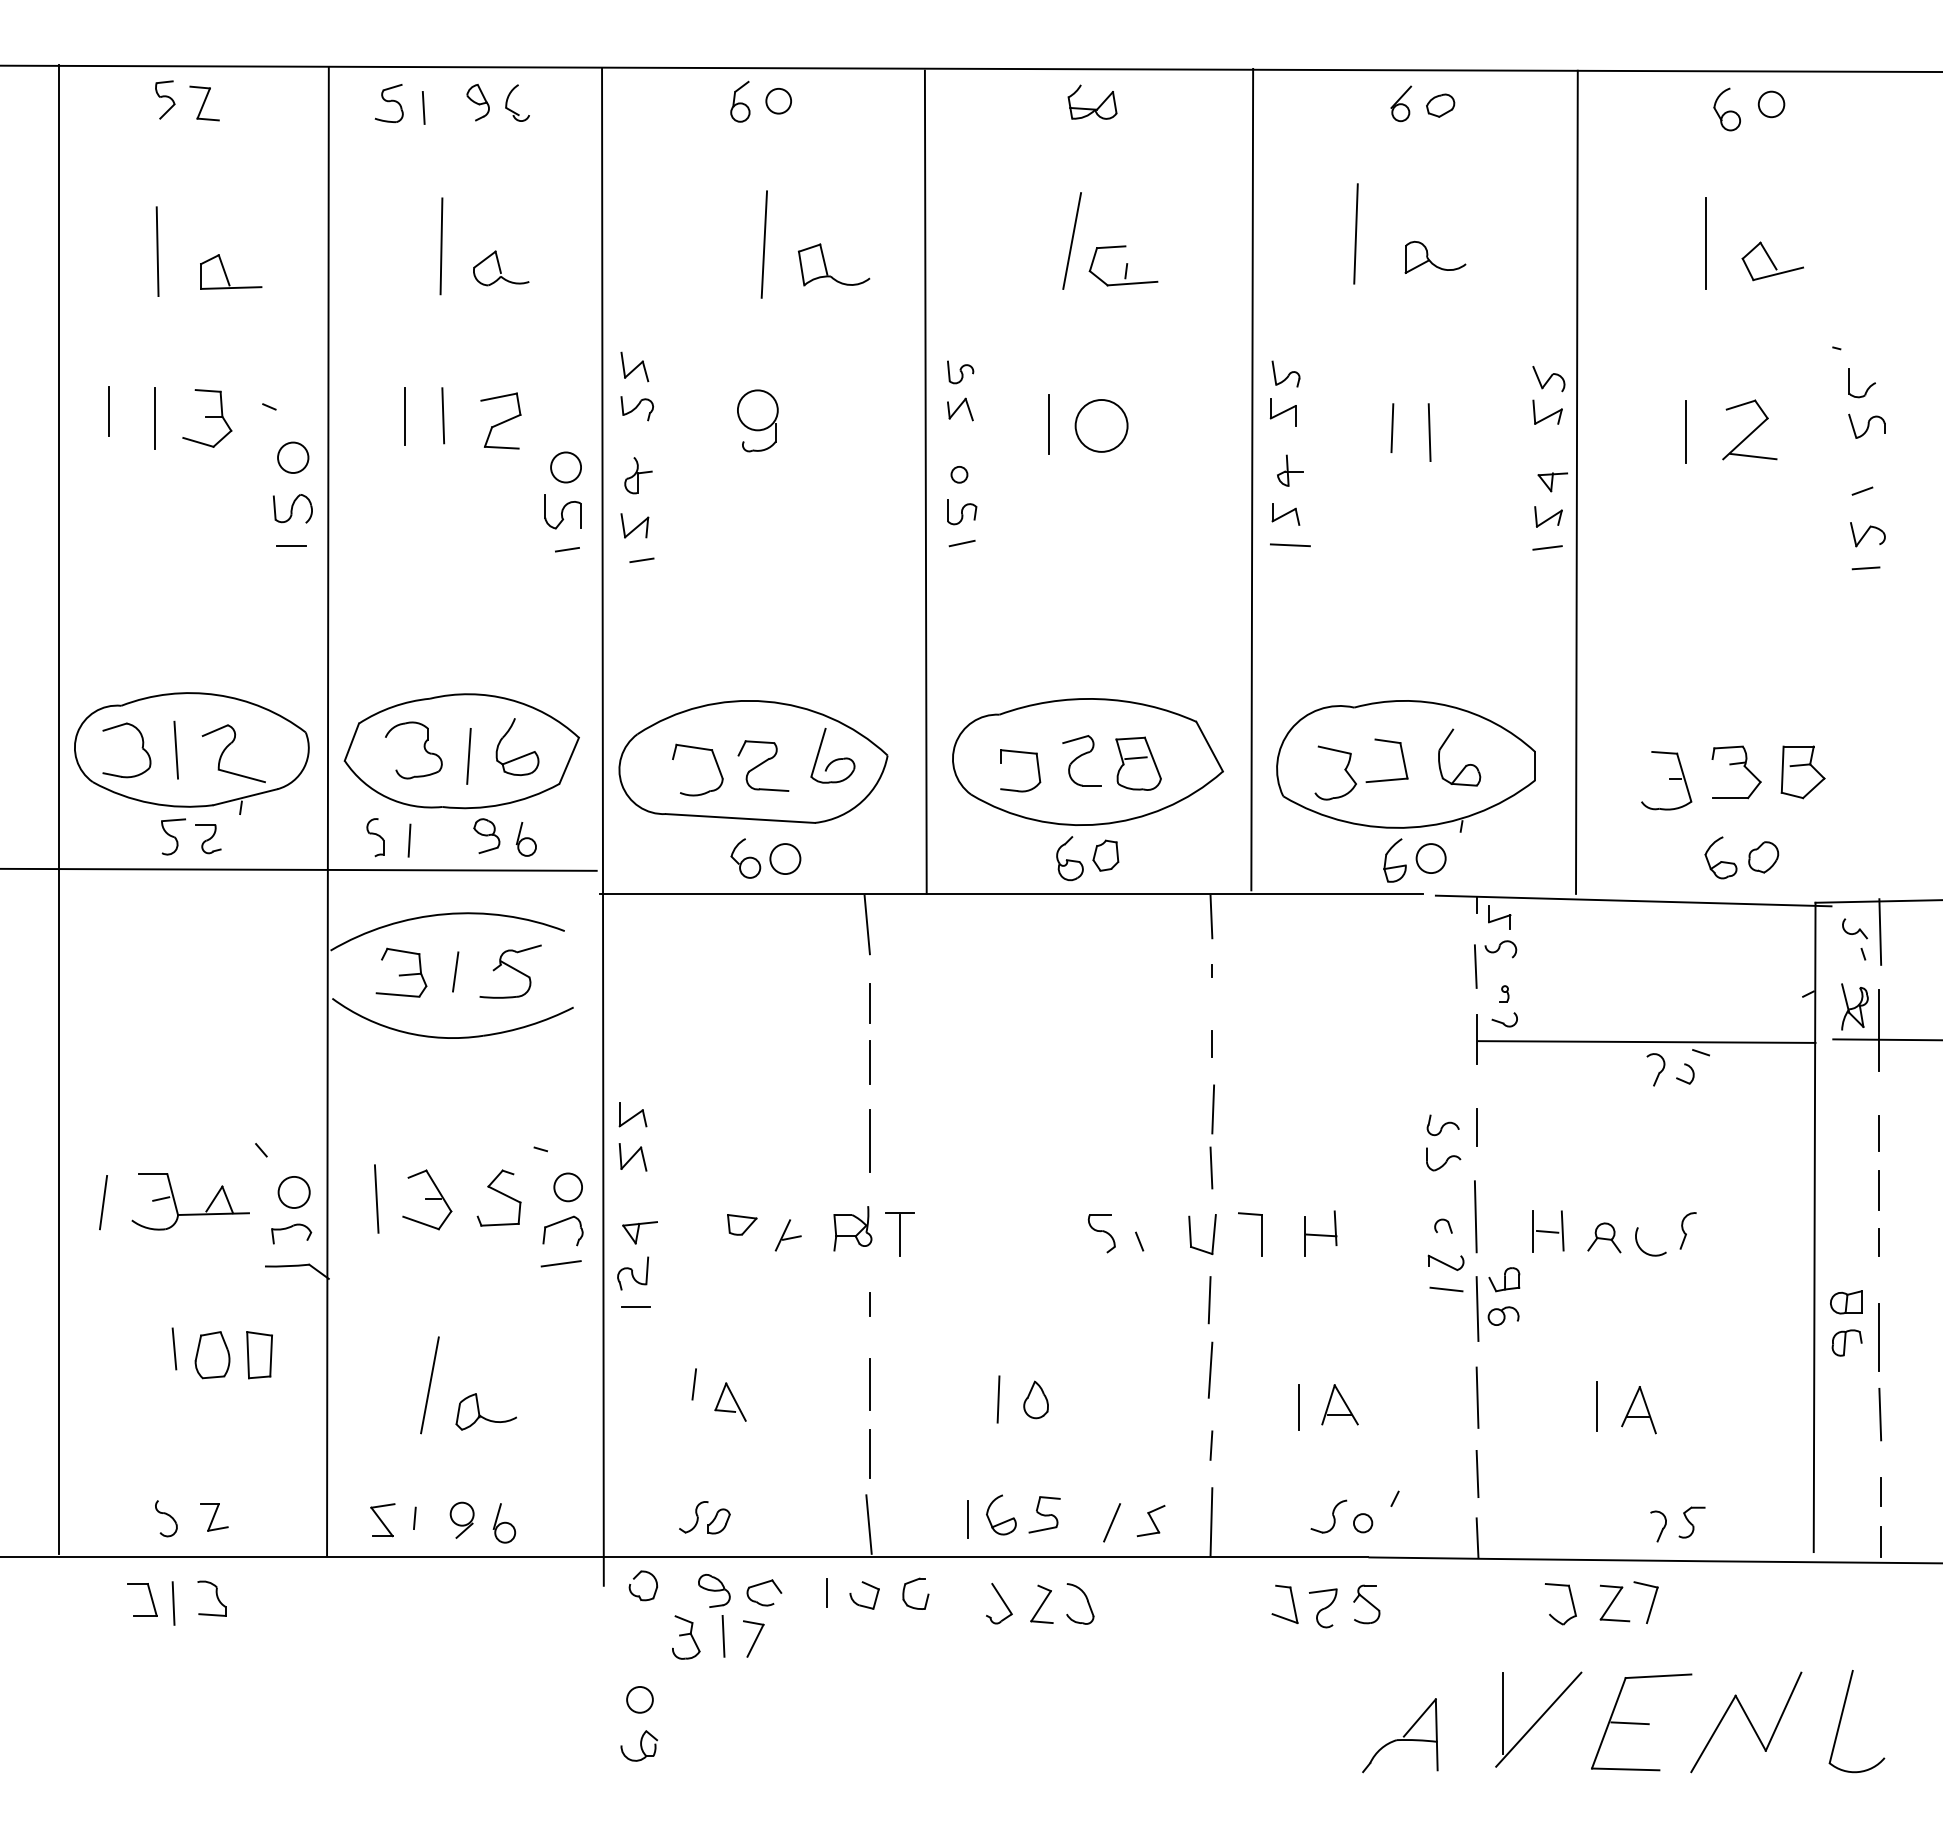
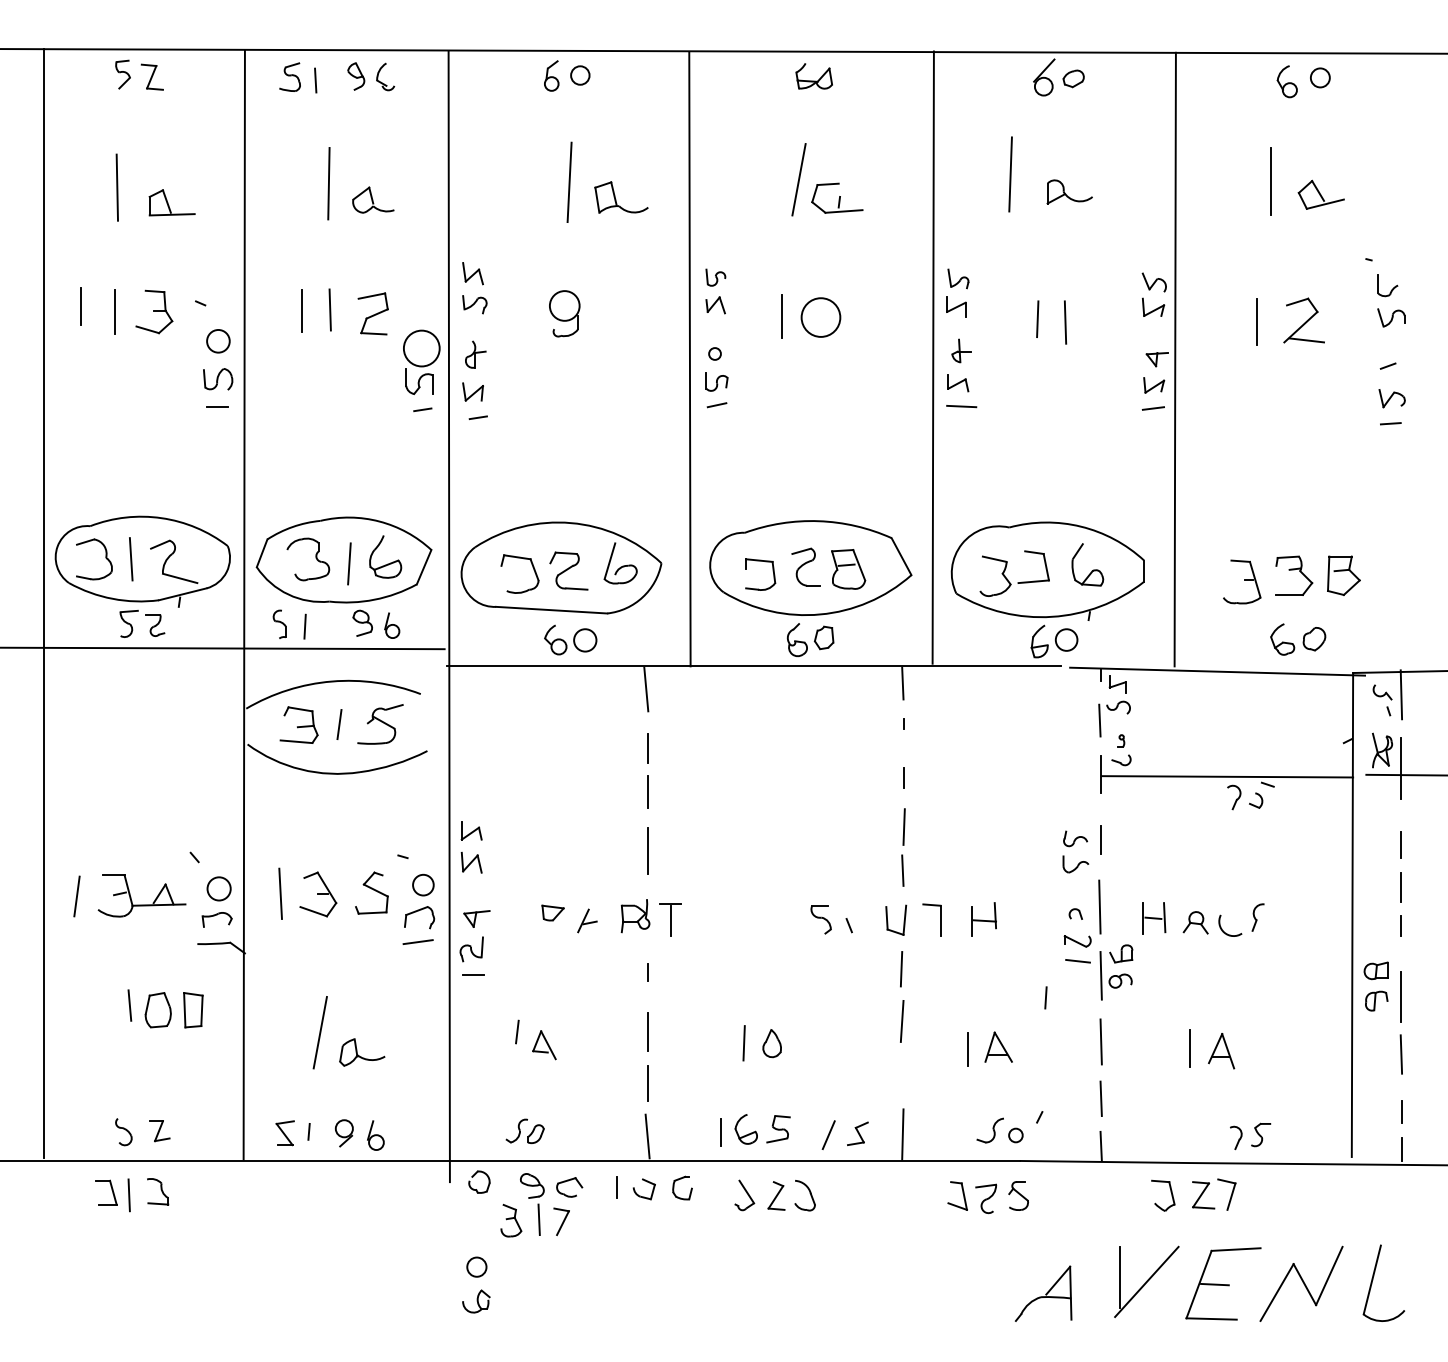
part: (1401, 103) -> (1044, 77), size x1.4
circle: (566, 467) -> (422, 348), size x1.6
line: (1211, 1445) -> (1046, 997), moved

